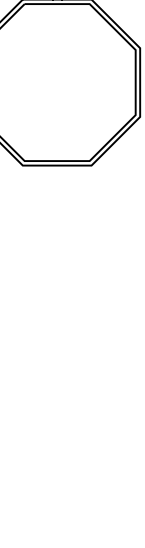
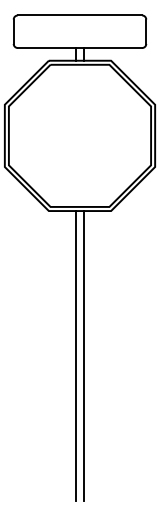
line: (52, 326) -> (75, 356), added
line: (62, 326) -> (84, 356), added

